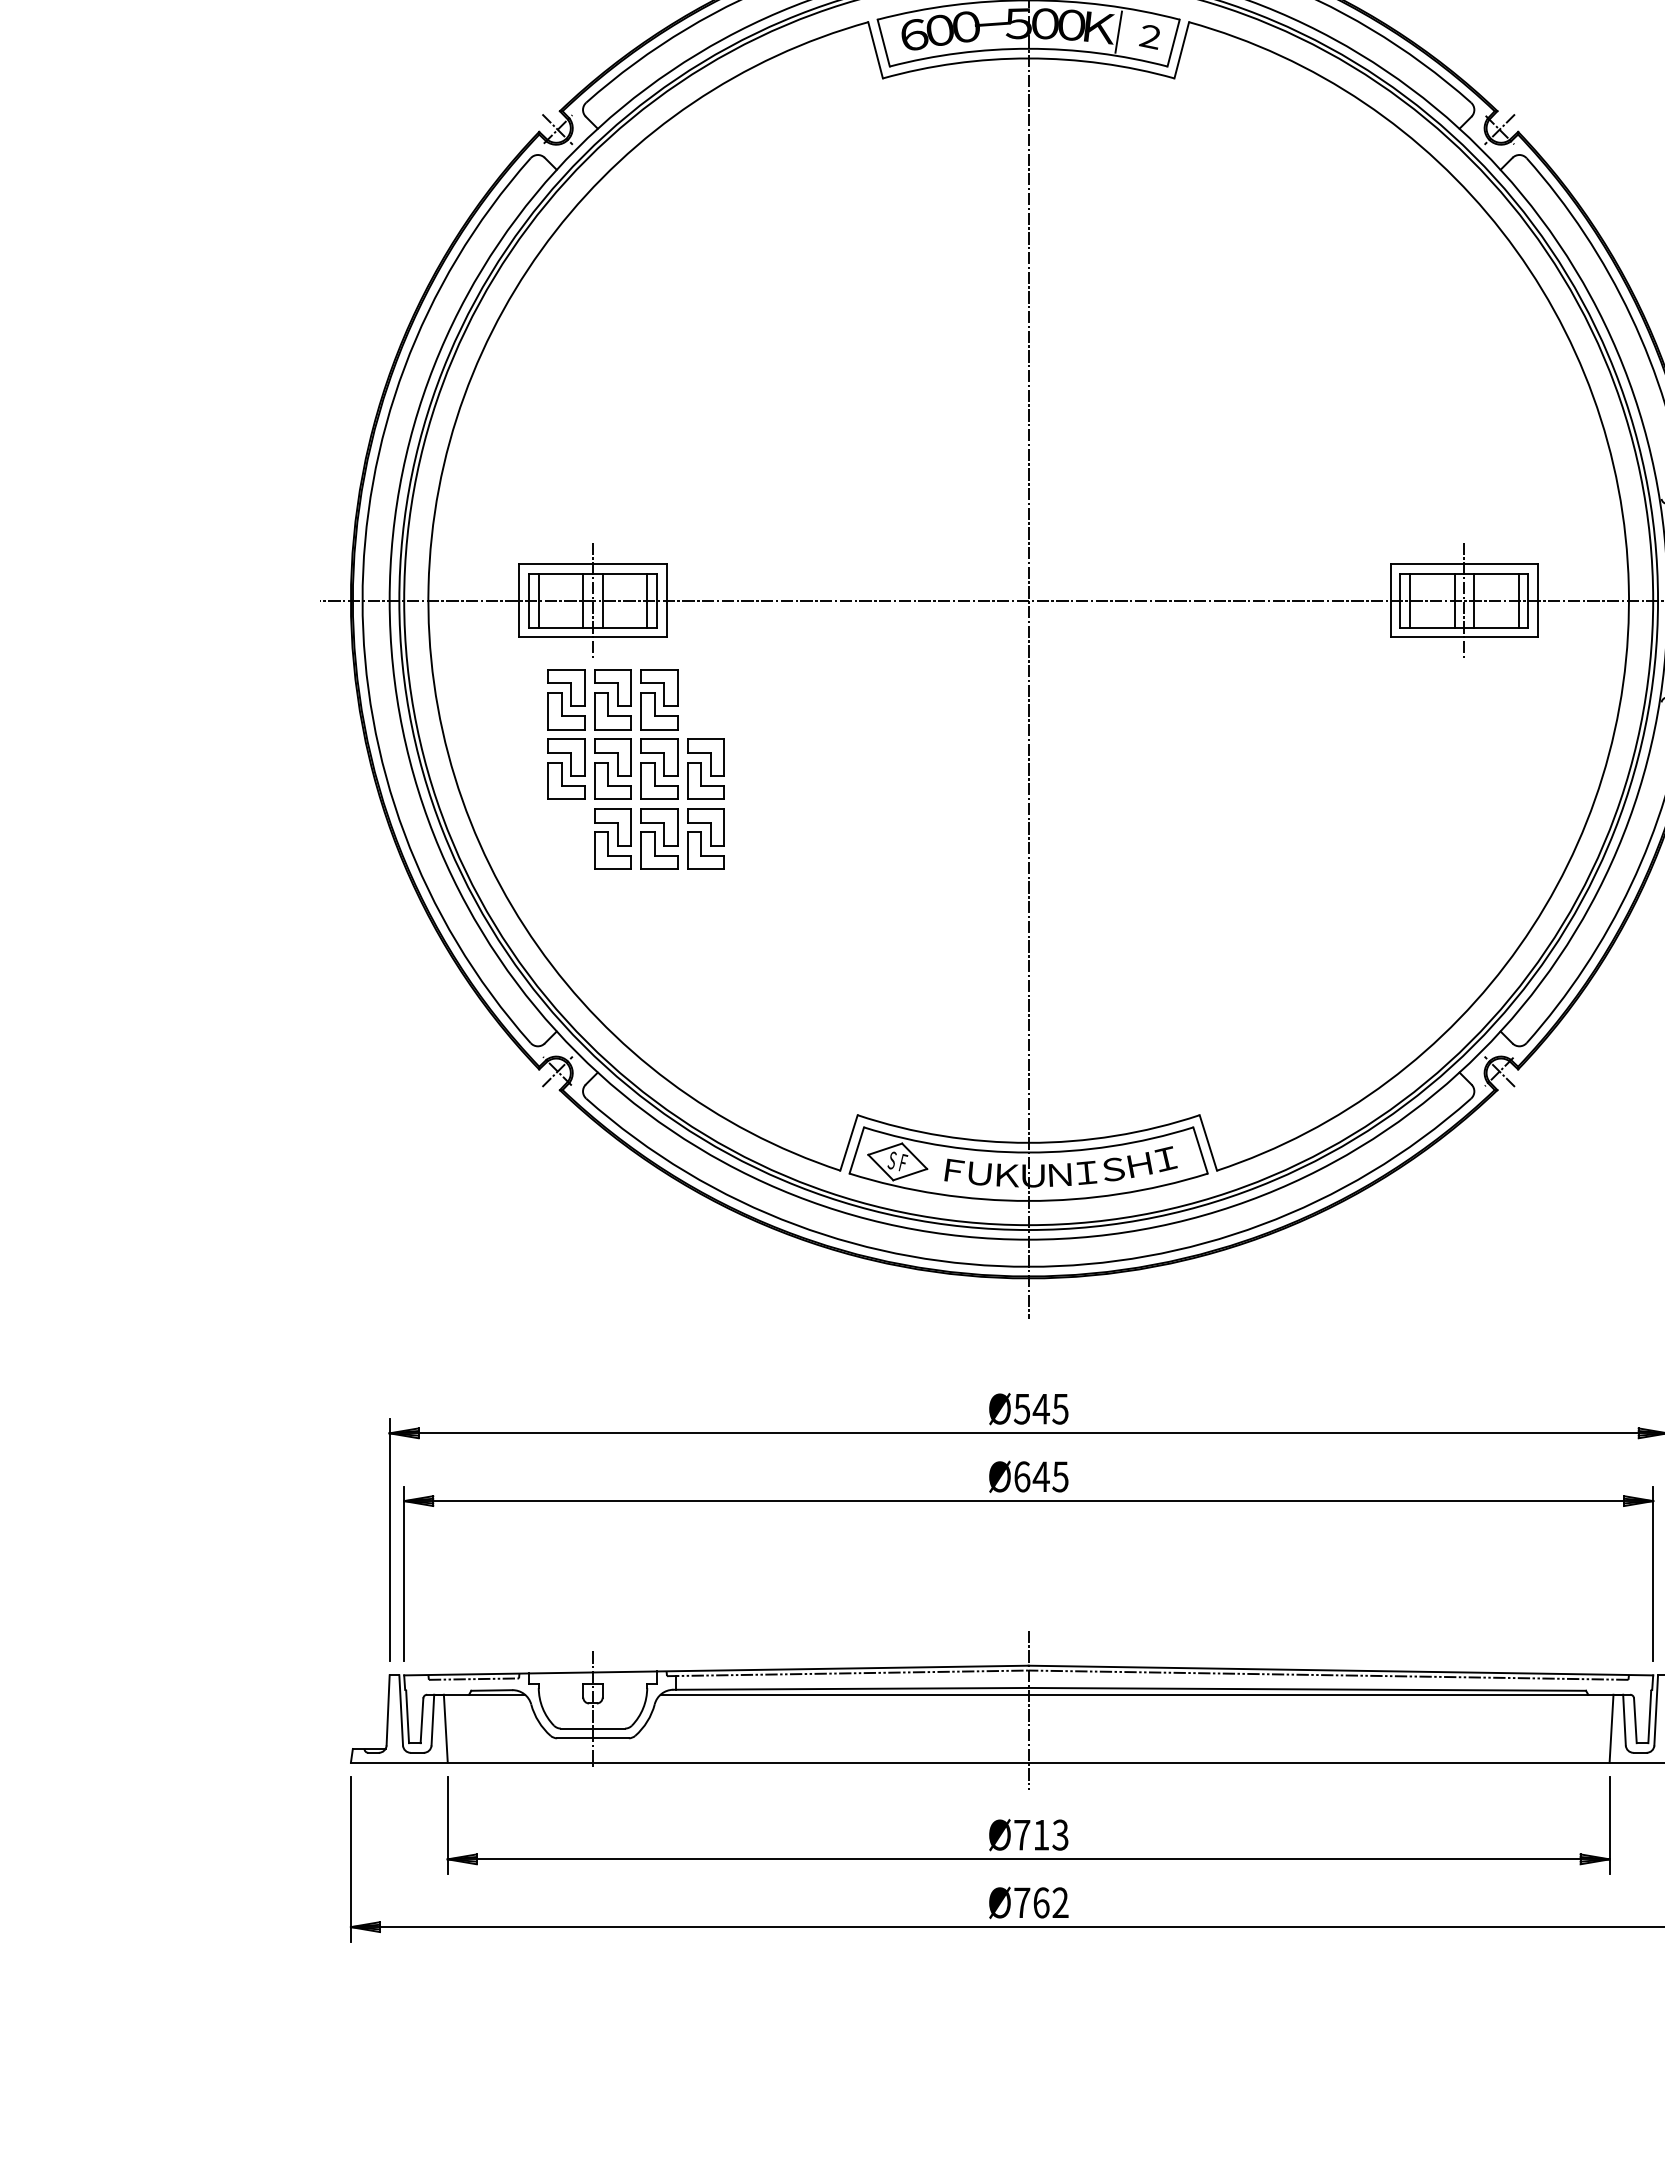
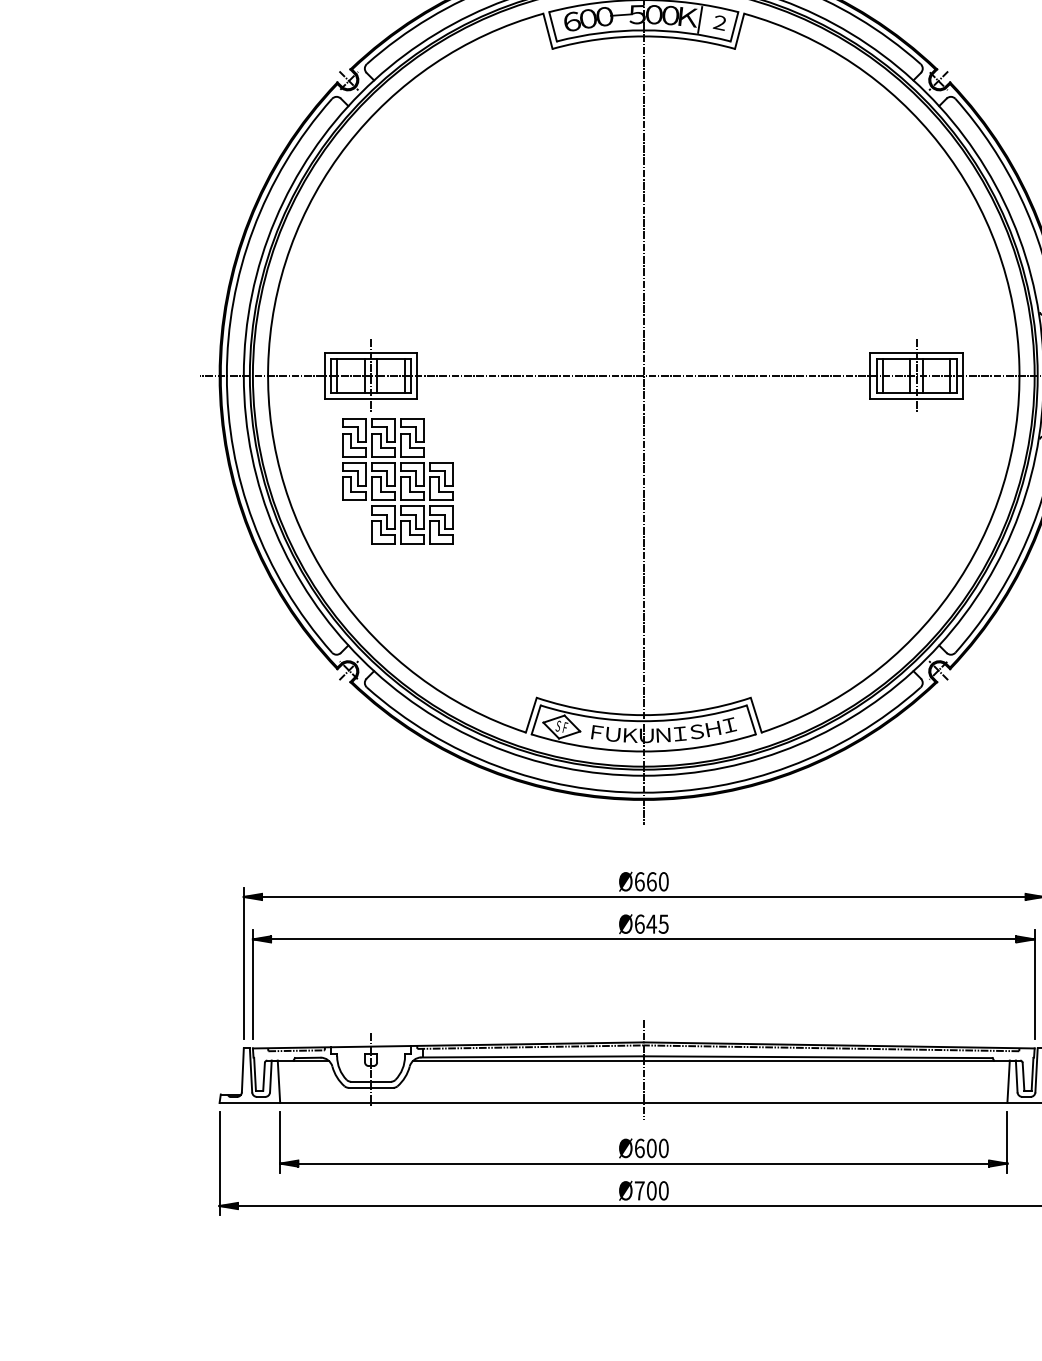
text: (1040, 1408) -> (651, 881), Ø545 -> Ø660
text: (1040, 1835) -> (651, 1148), Ø713 -> Ø600
text: (1050, 1902) -> (657, 1190), Ø762 -> Ø700

